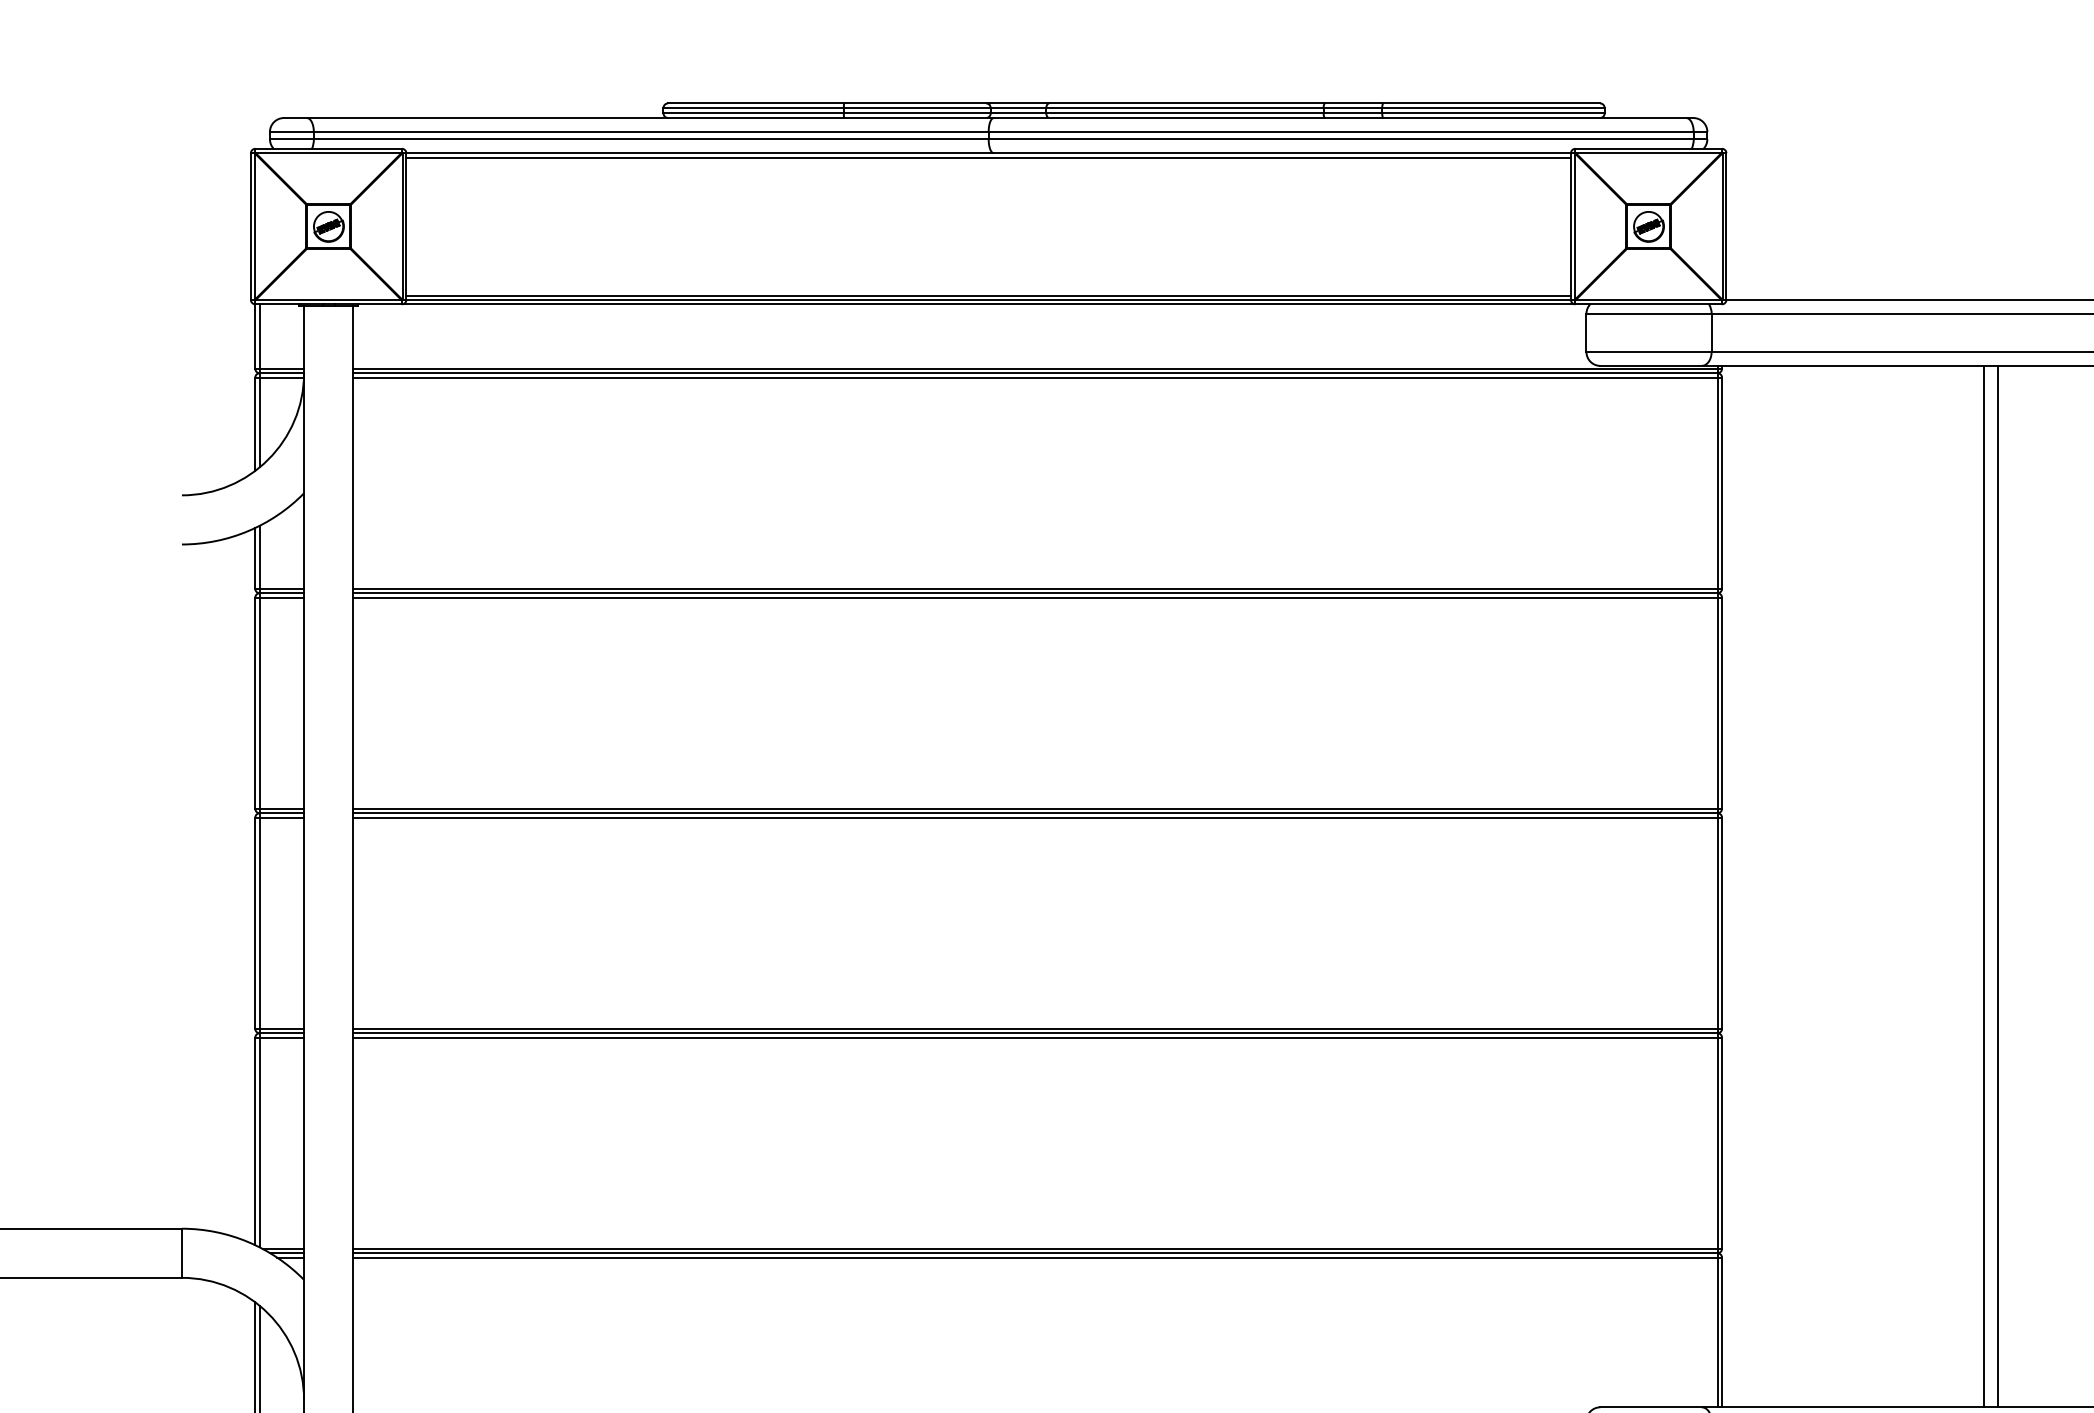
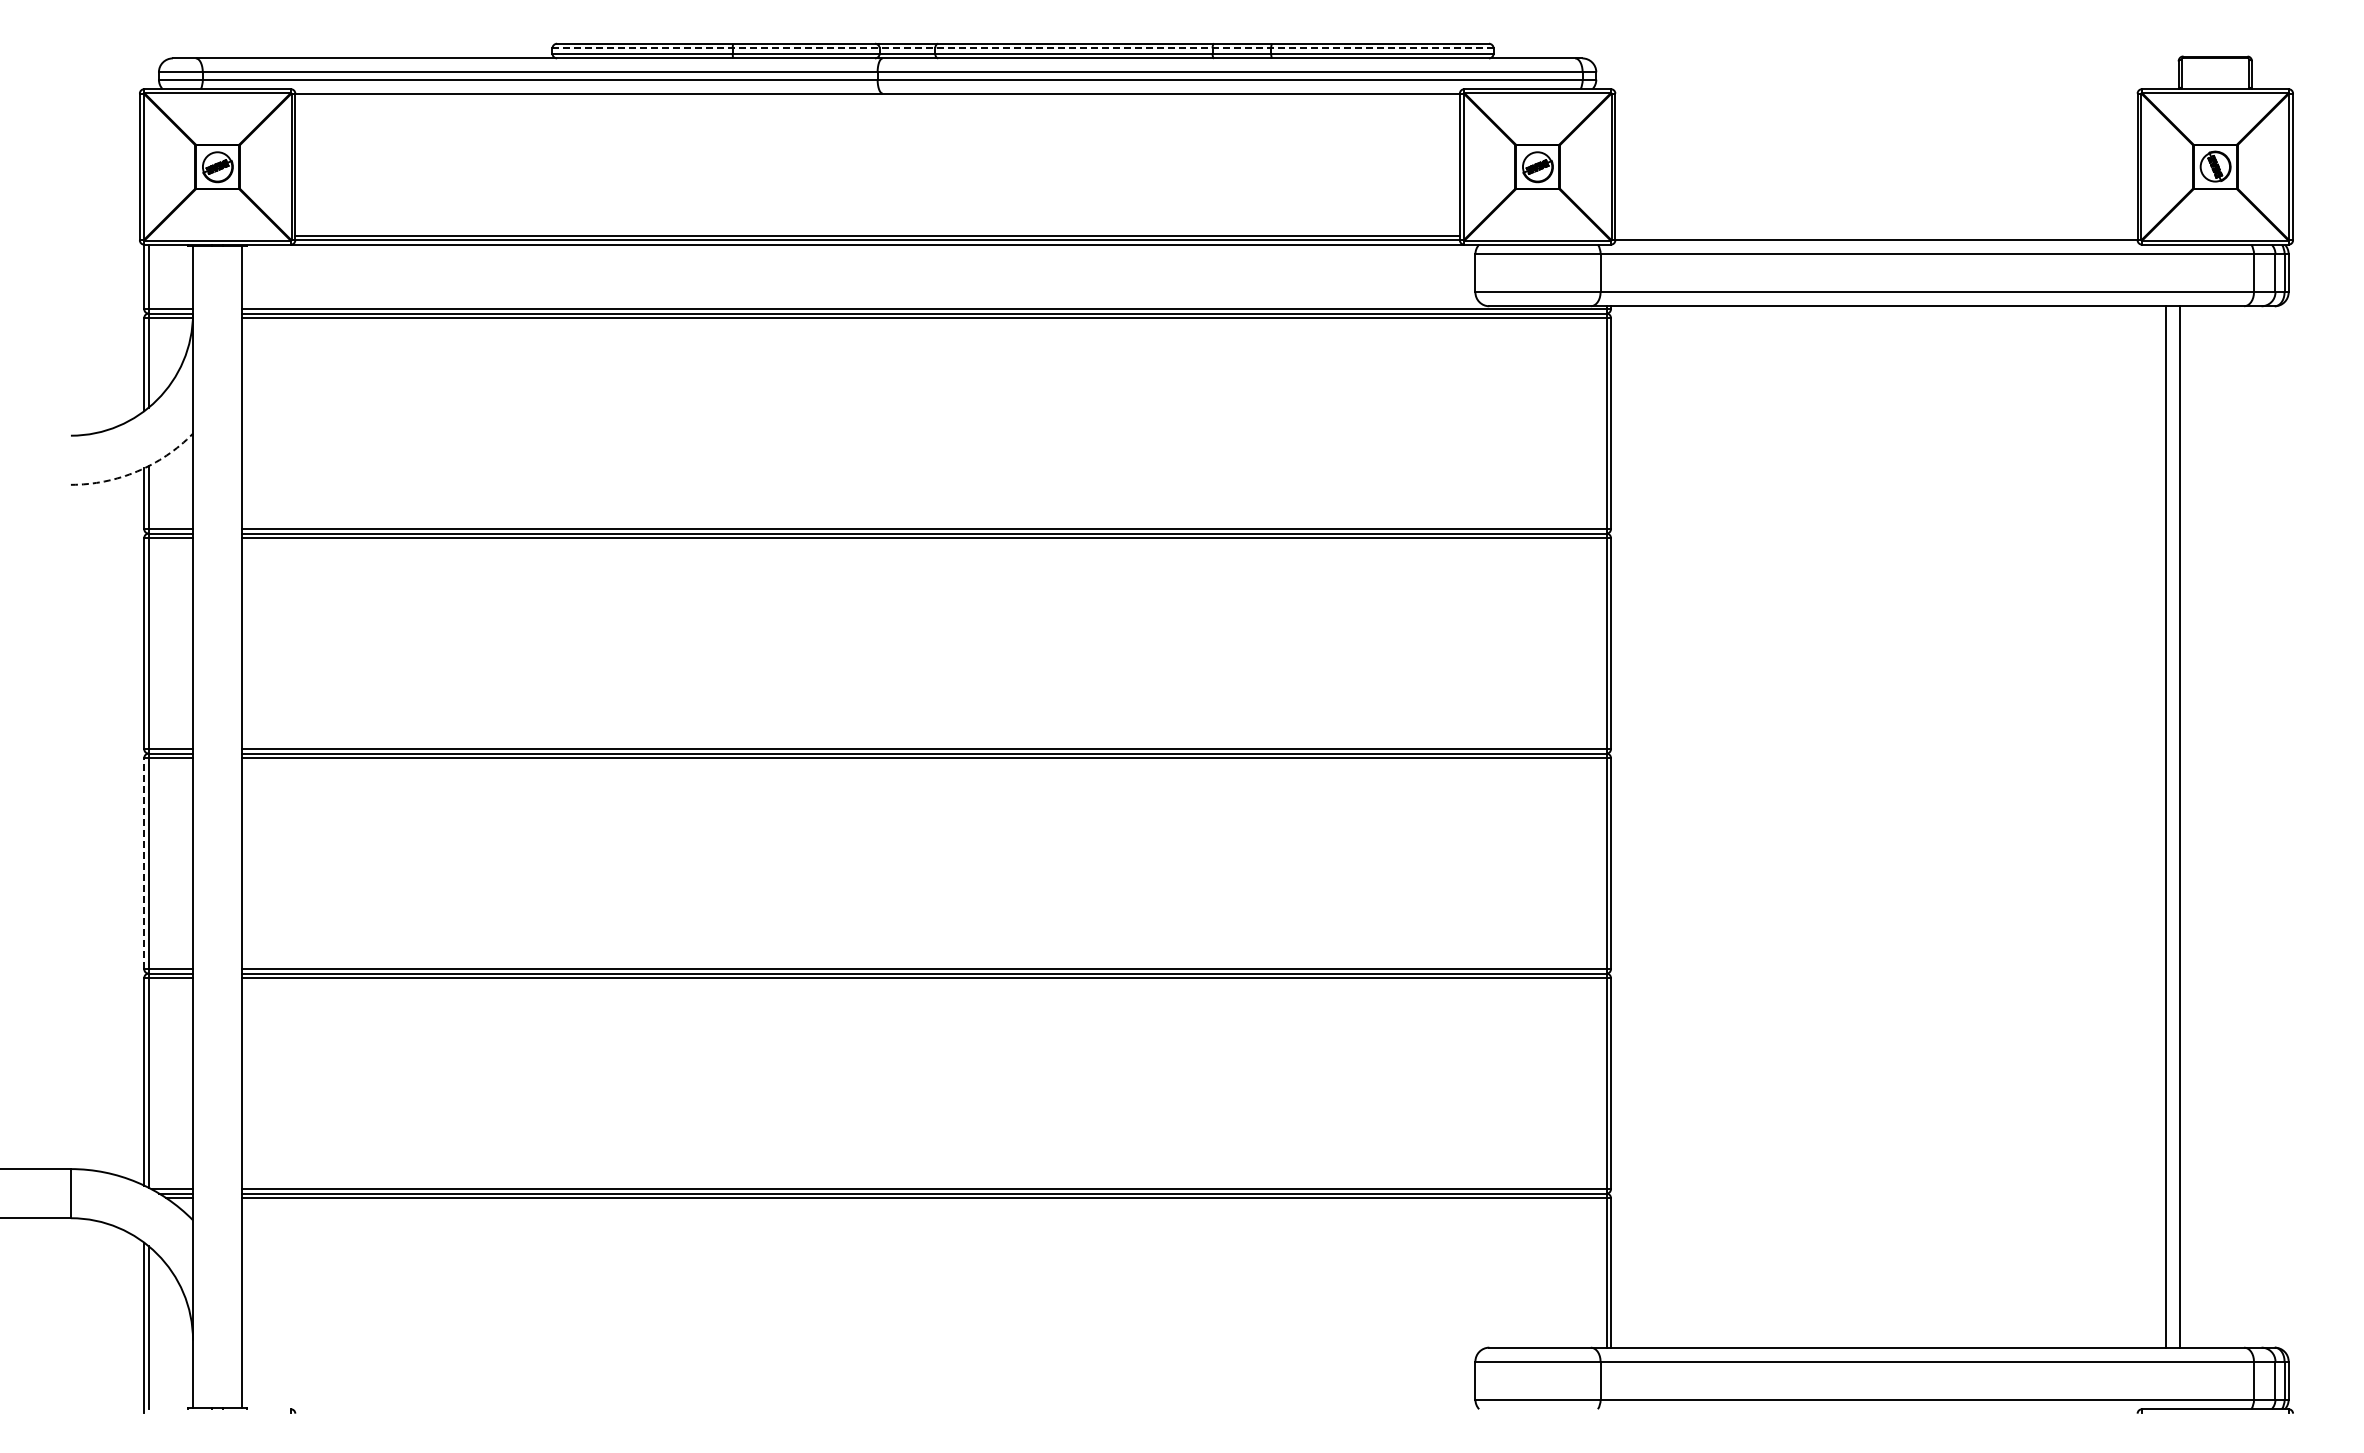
line: (1134, 108) -> (1023, 48), solid -> dashed
line: (988, 158) -> (877, 98), removed
arc: (248, 531) -> (137, 471), solid -> dashed
line: (1983, 886) -> (1872, 826), removed
line: (1997, 886) -> (1886, 826), removed
line: (255, 923) -> (144, 863), solid -> dashed

